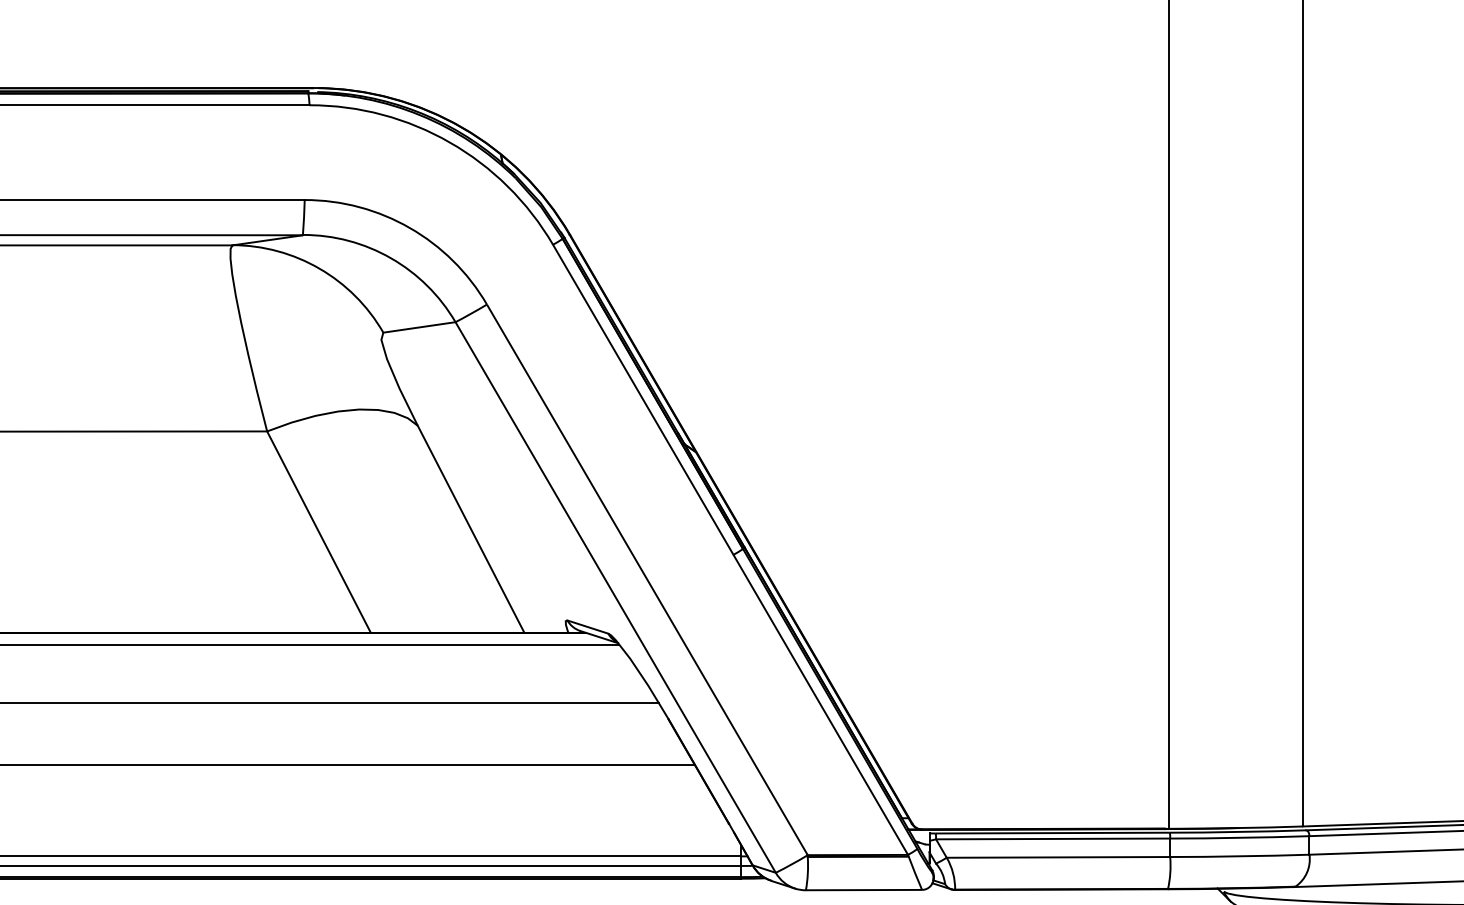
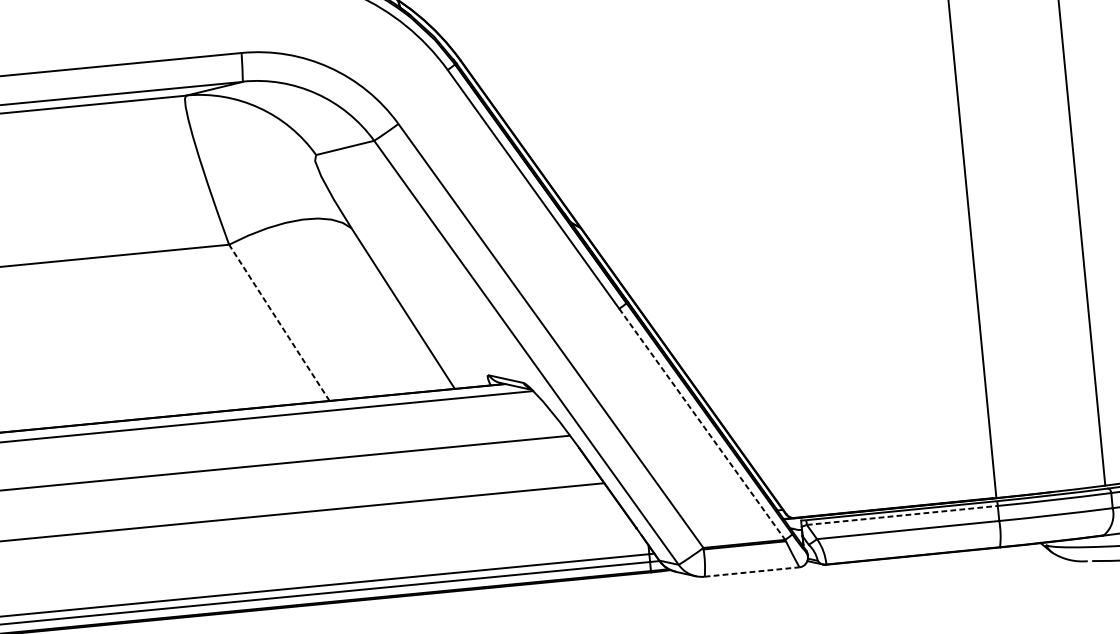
line: (318, 531) -> (278, 322), solid -> dashed
line: (821, 705) -> (702, 424), solid -> dashed
line: (1053, 838) -> (902, 515), solid -> dashed
line: (864, 890) -> (752, 572), solid -> dashed

